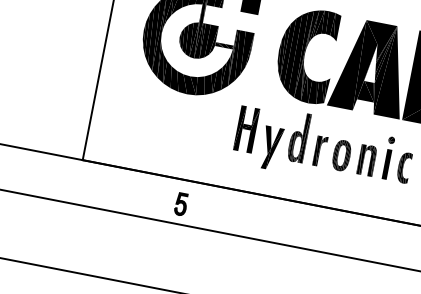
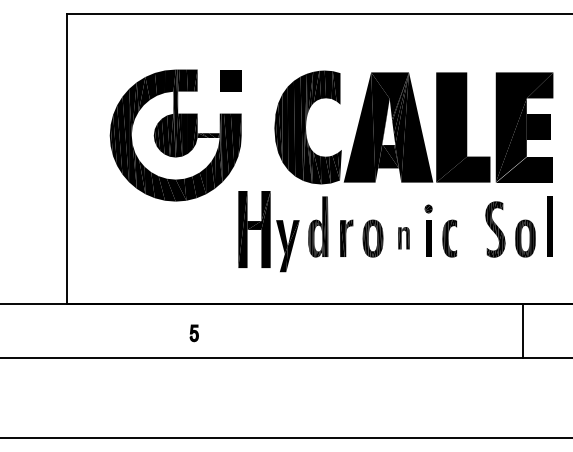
part: (245, 129) -> (253, 229), size x1.4
part: (366, 159) -> (403, 237), size x0.6
part: (181, 204) -> (194, 333), size x0.6

